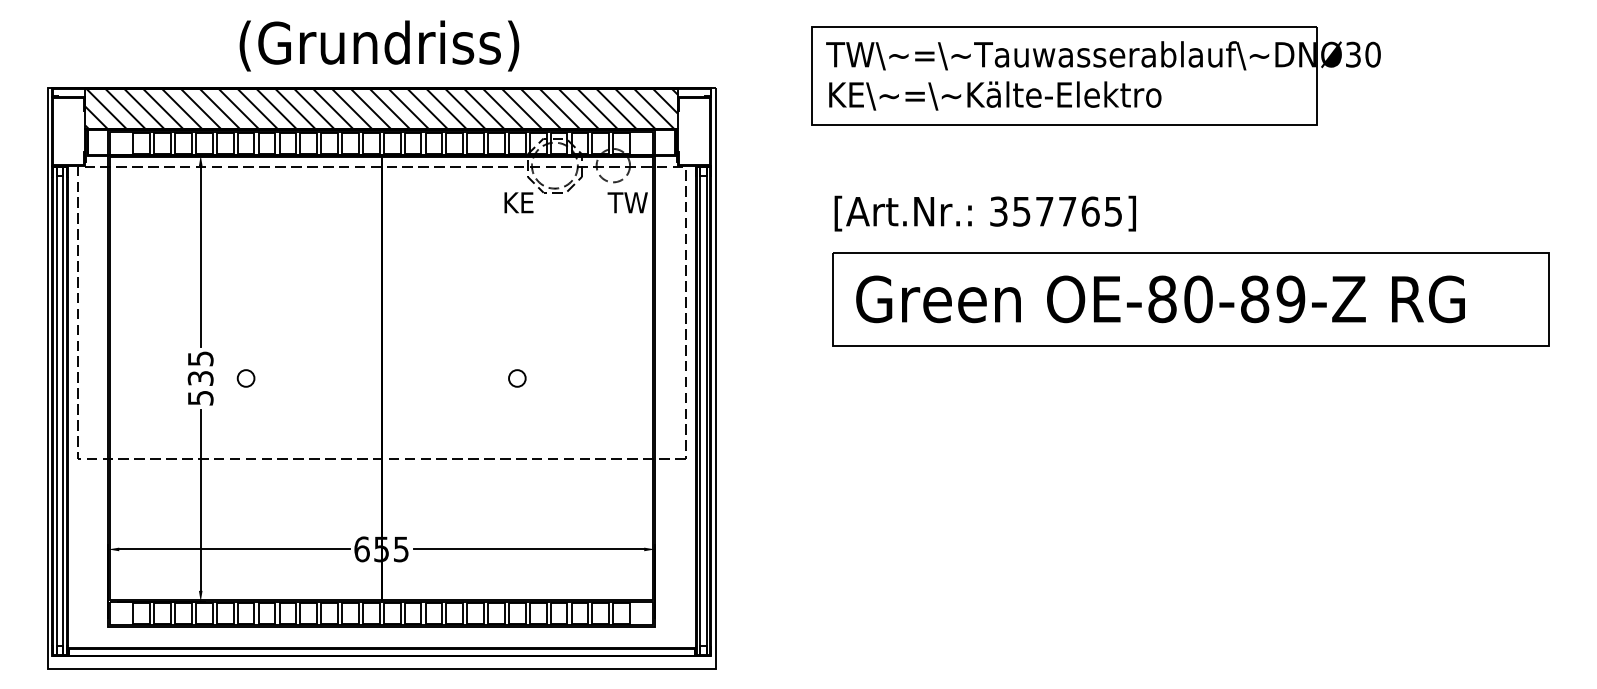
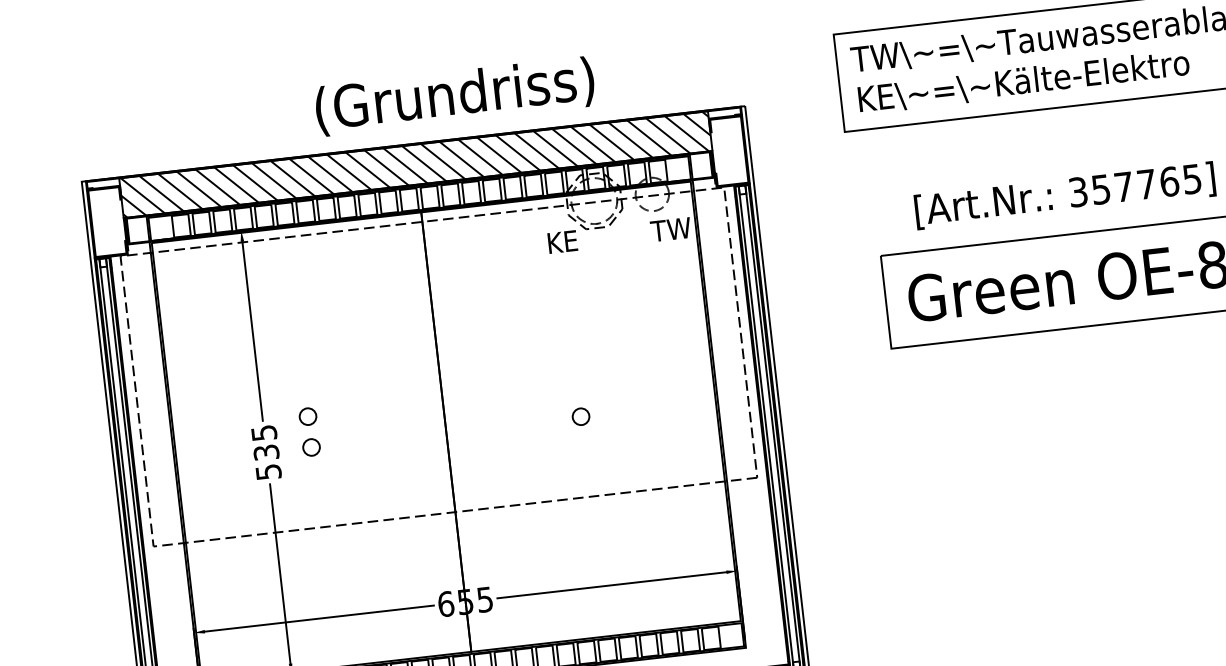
text: (379, 45) -> (455, 95), moved
text: (984, 213) -> (1064, 195), moved
circle: (245, 347) -> (307, 416), added

